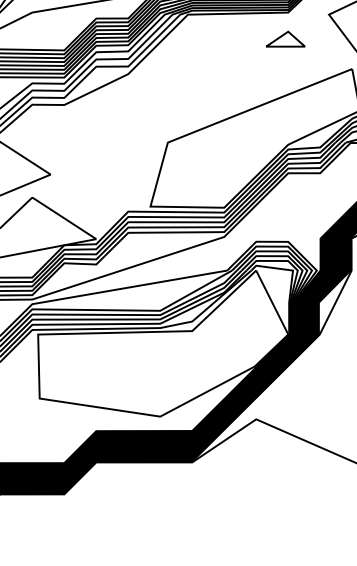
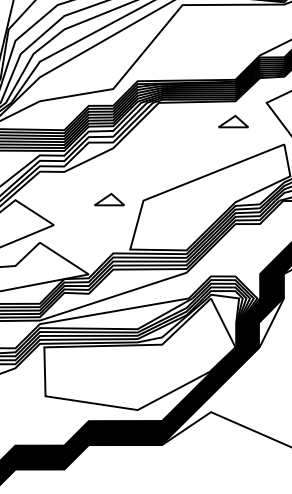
part: (123, 141) -> (109, 199), added

